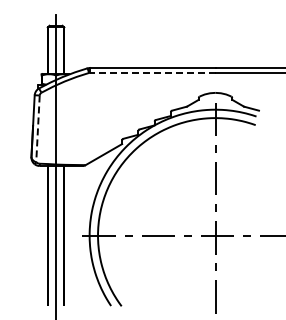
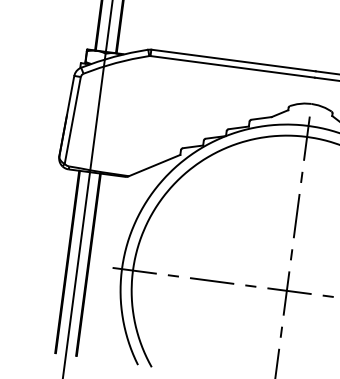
line: (152, 72) -> (232, 66), dashed -> solid
line: (37, 129) -> (72, 121), dashed -> solid

